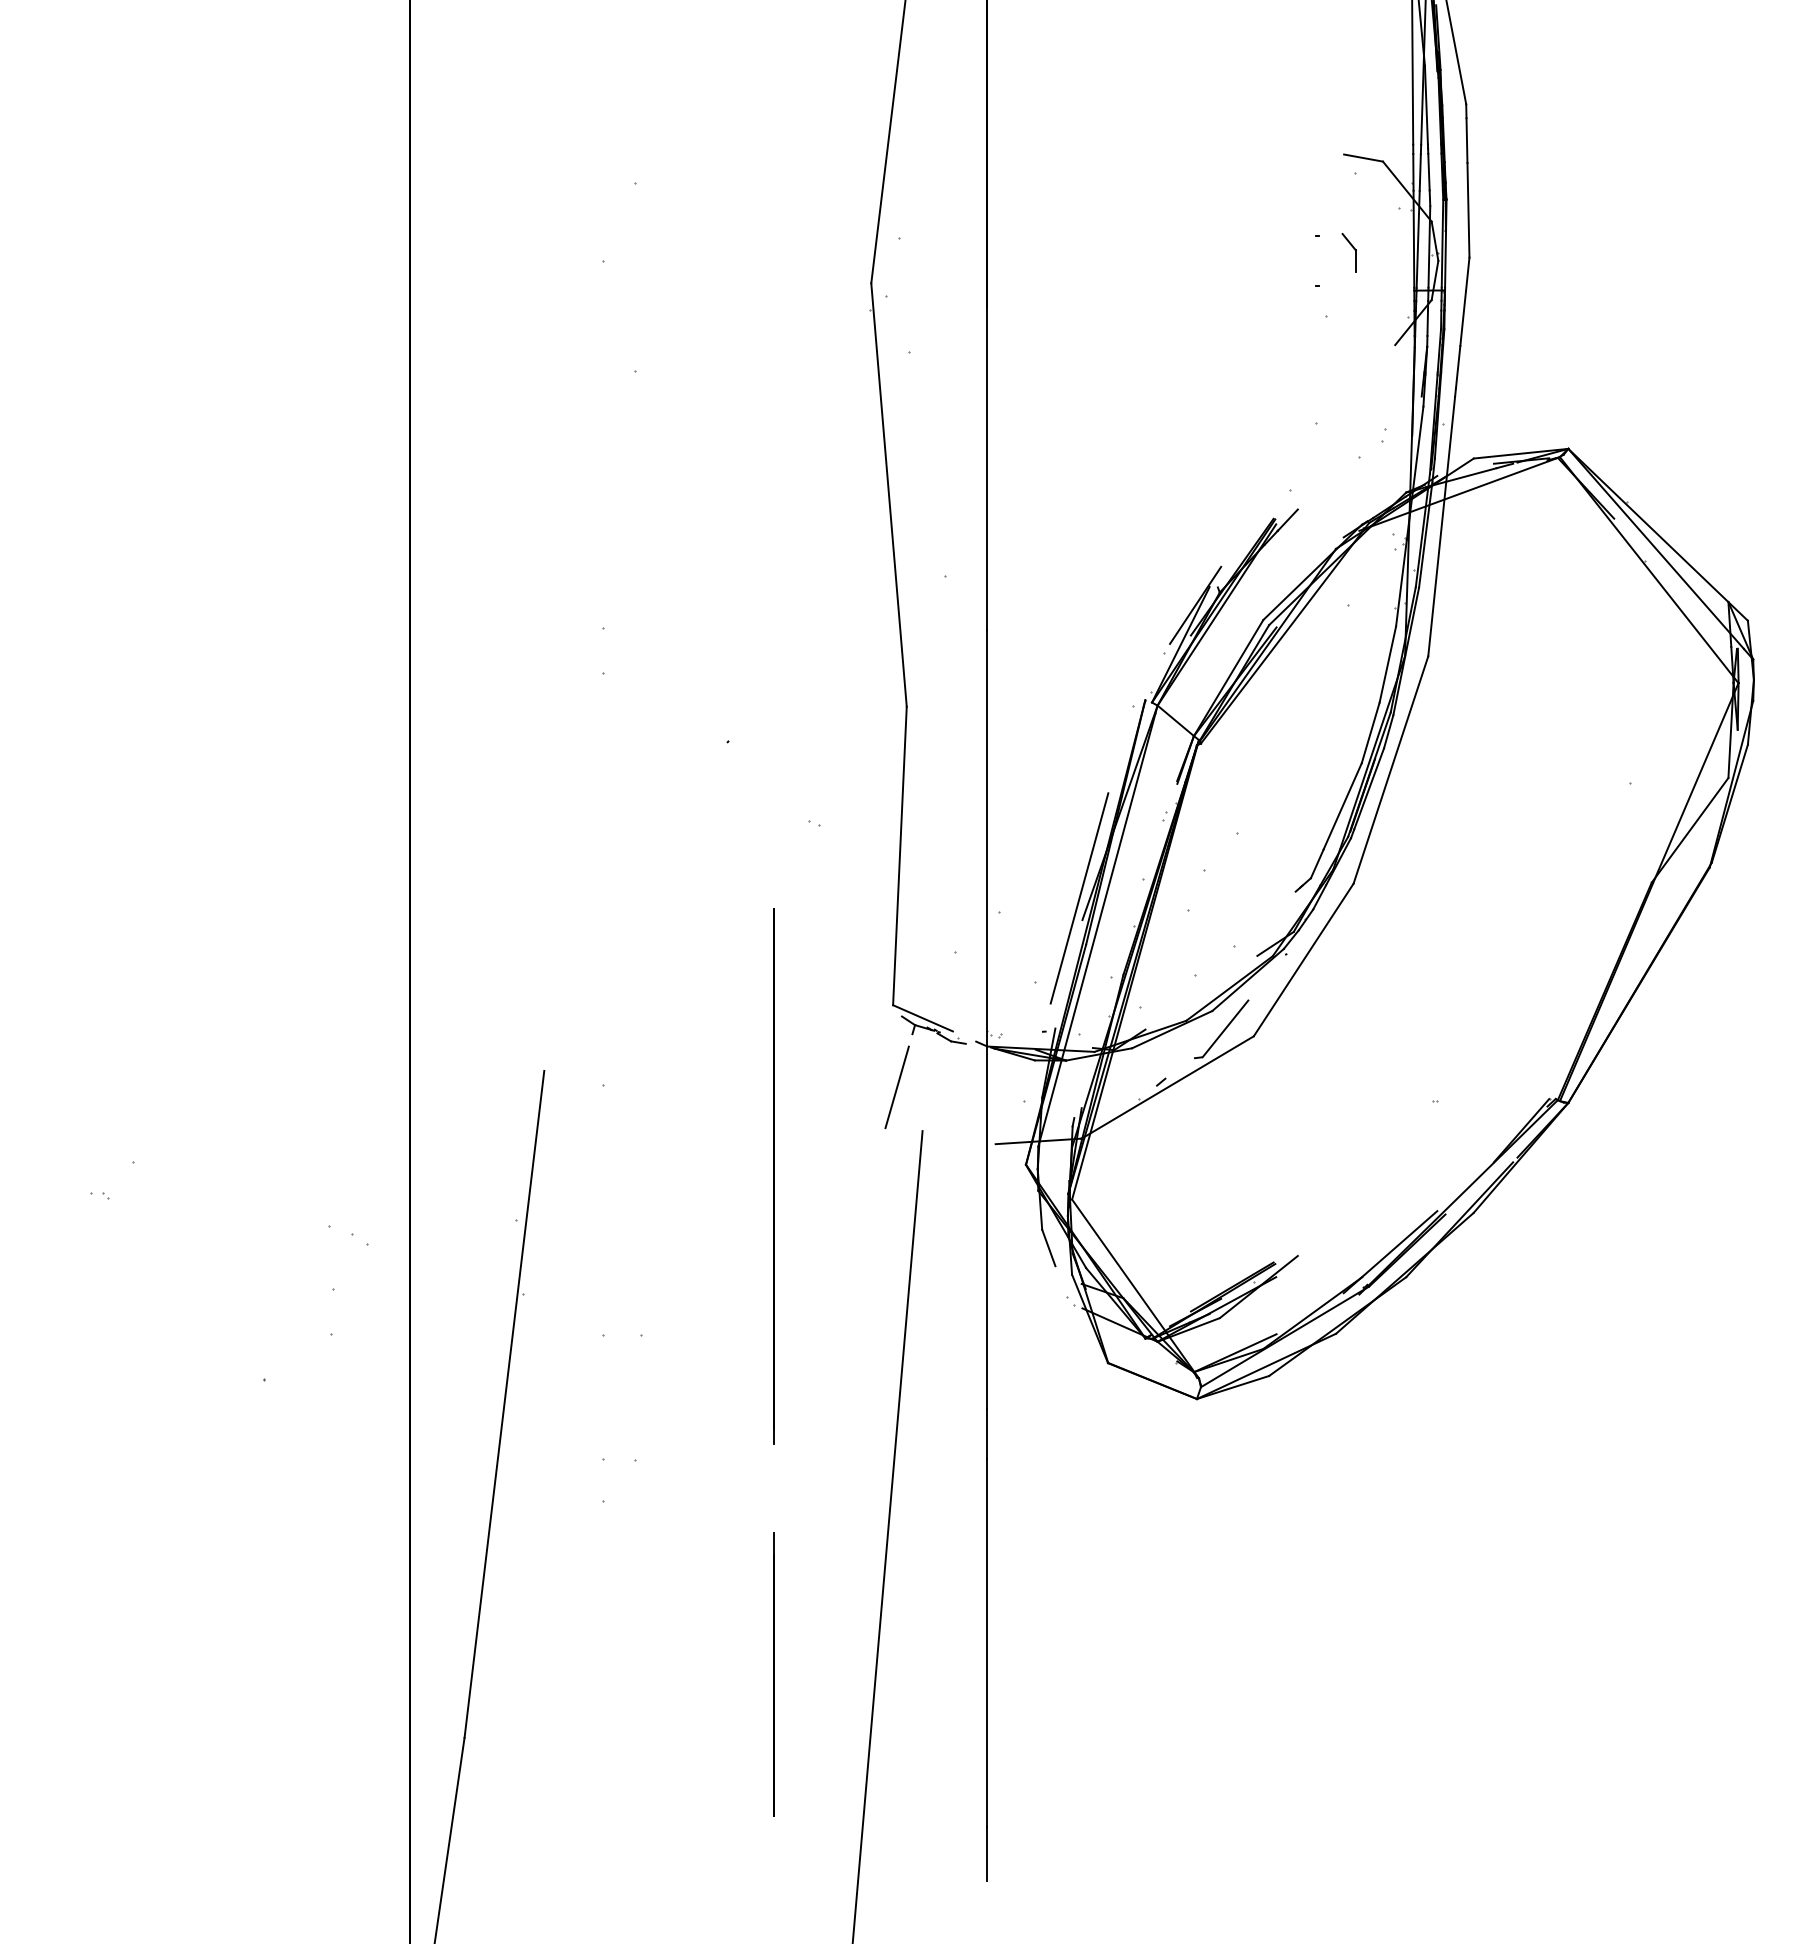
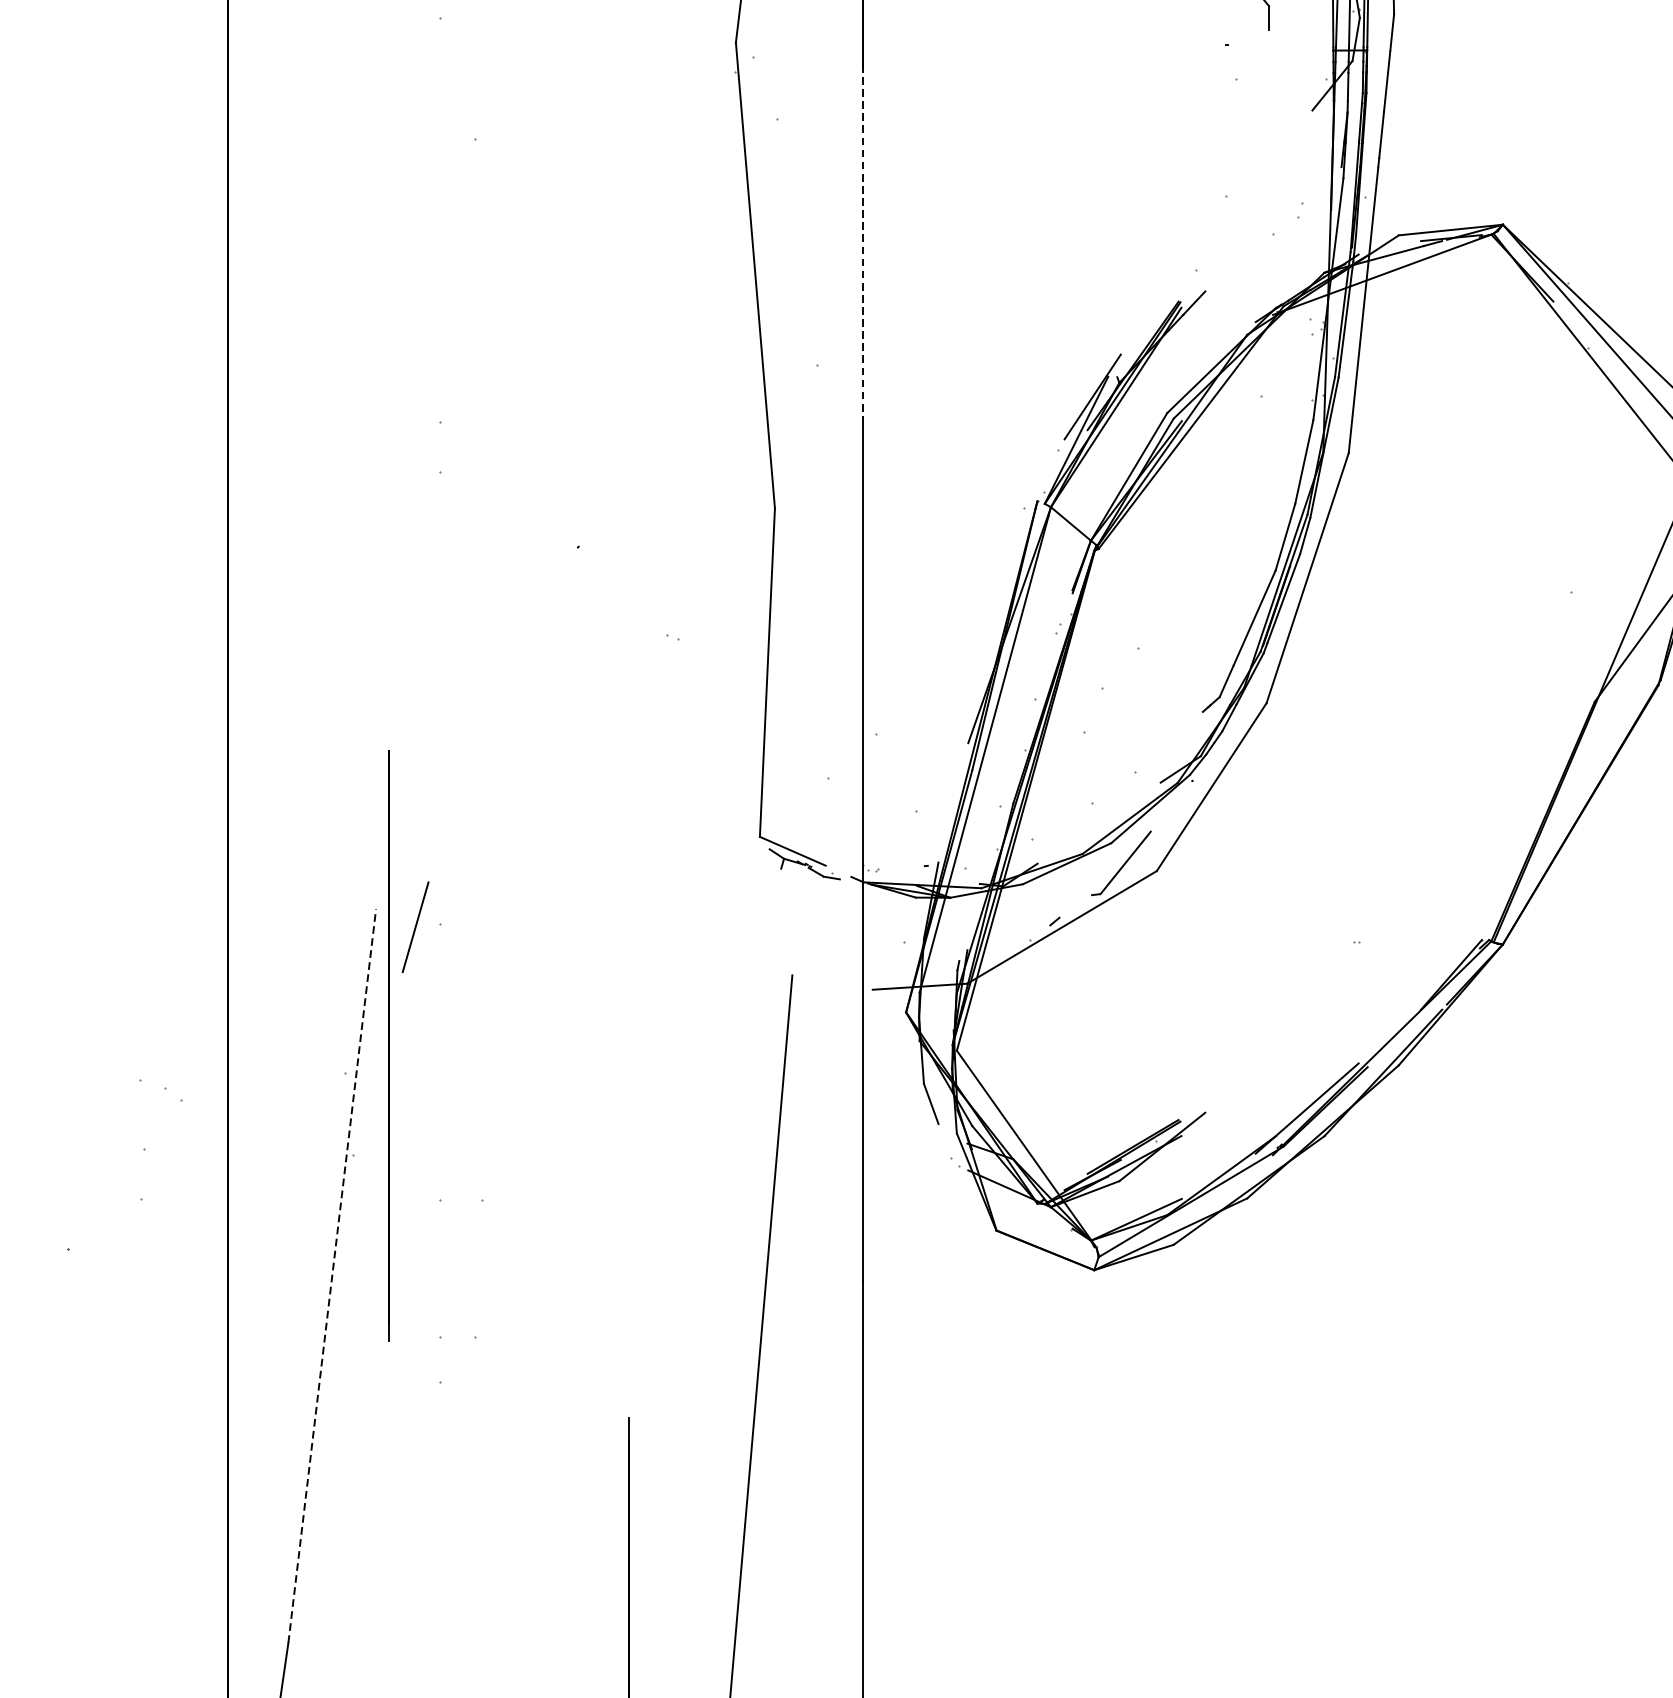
line: (986, 468) -> (862, 246), solid -> dashed
line: (1079, 898) -> (965, 719), removed
line: (896, 1087) -> (414, 927), moved
line: (773, 1176) -> (388, 1046), moved
line: (504, 1404) -> (332, 1276), solid -> dashed

